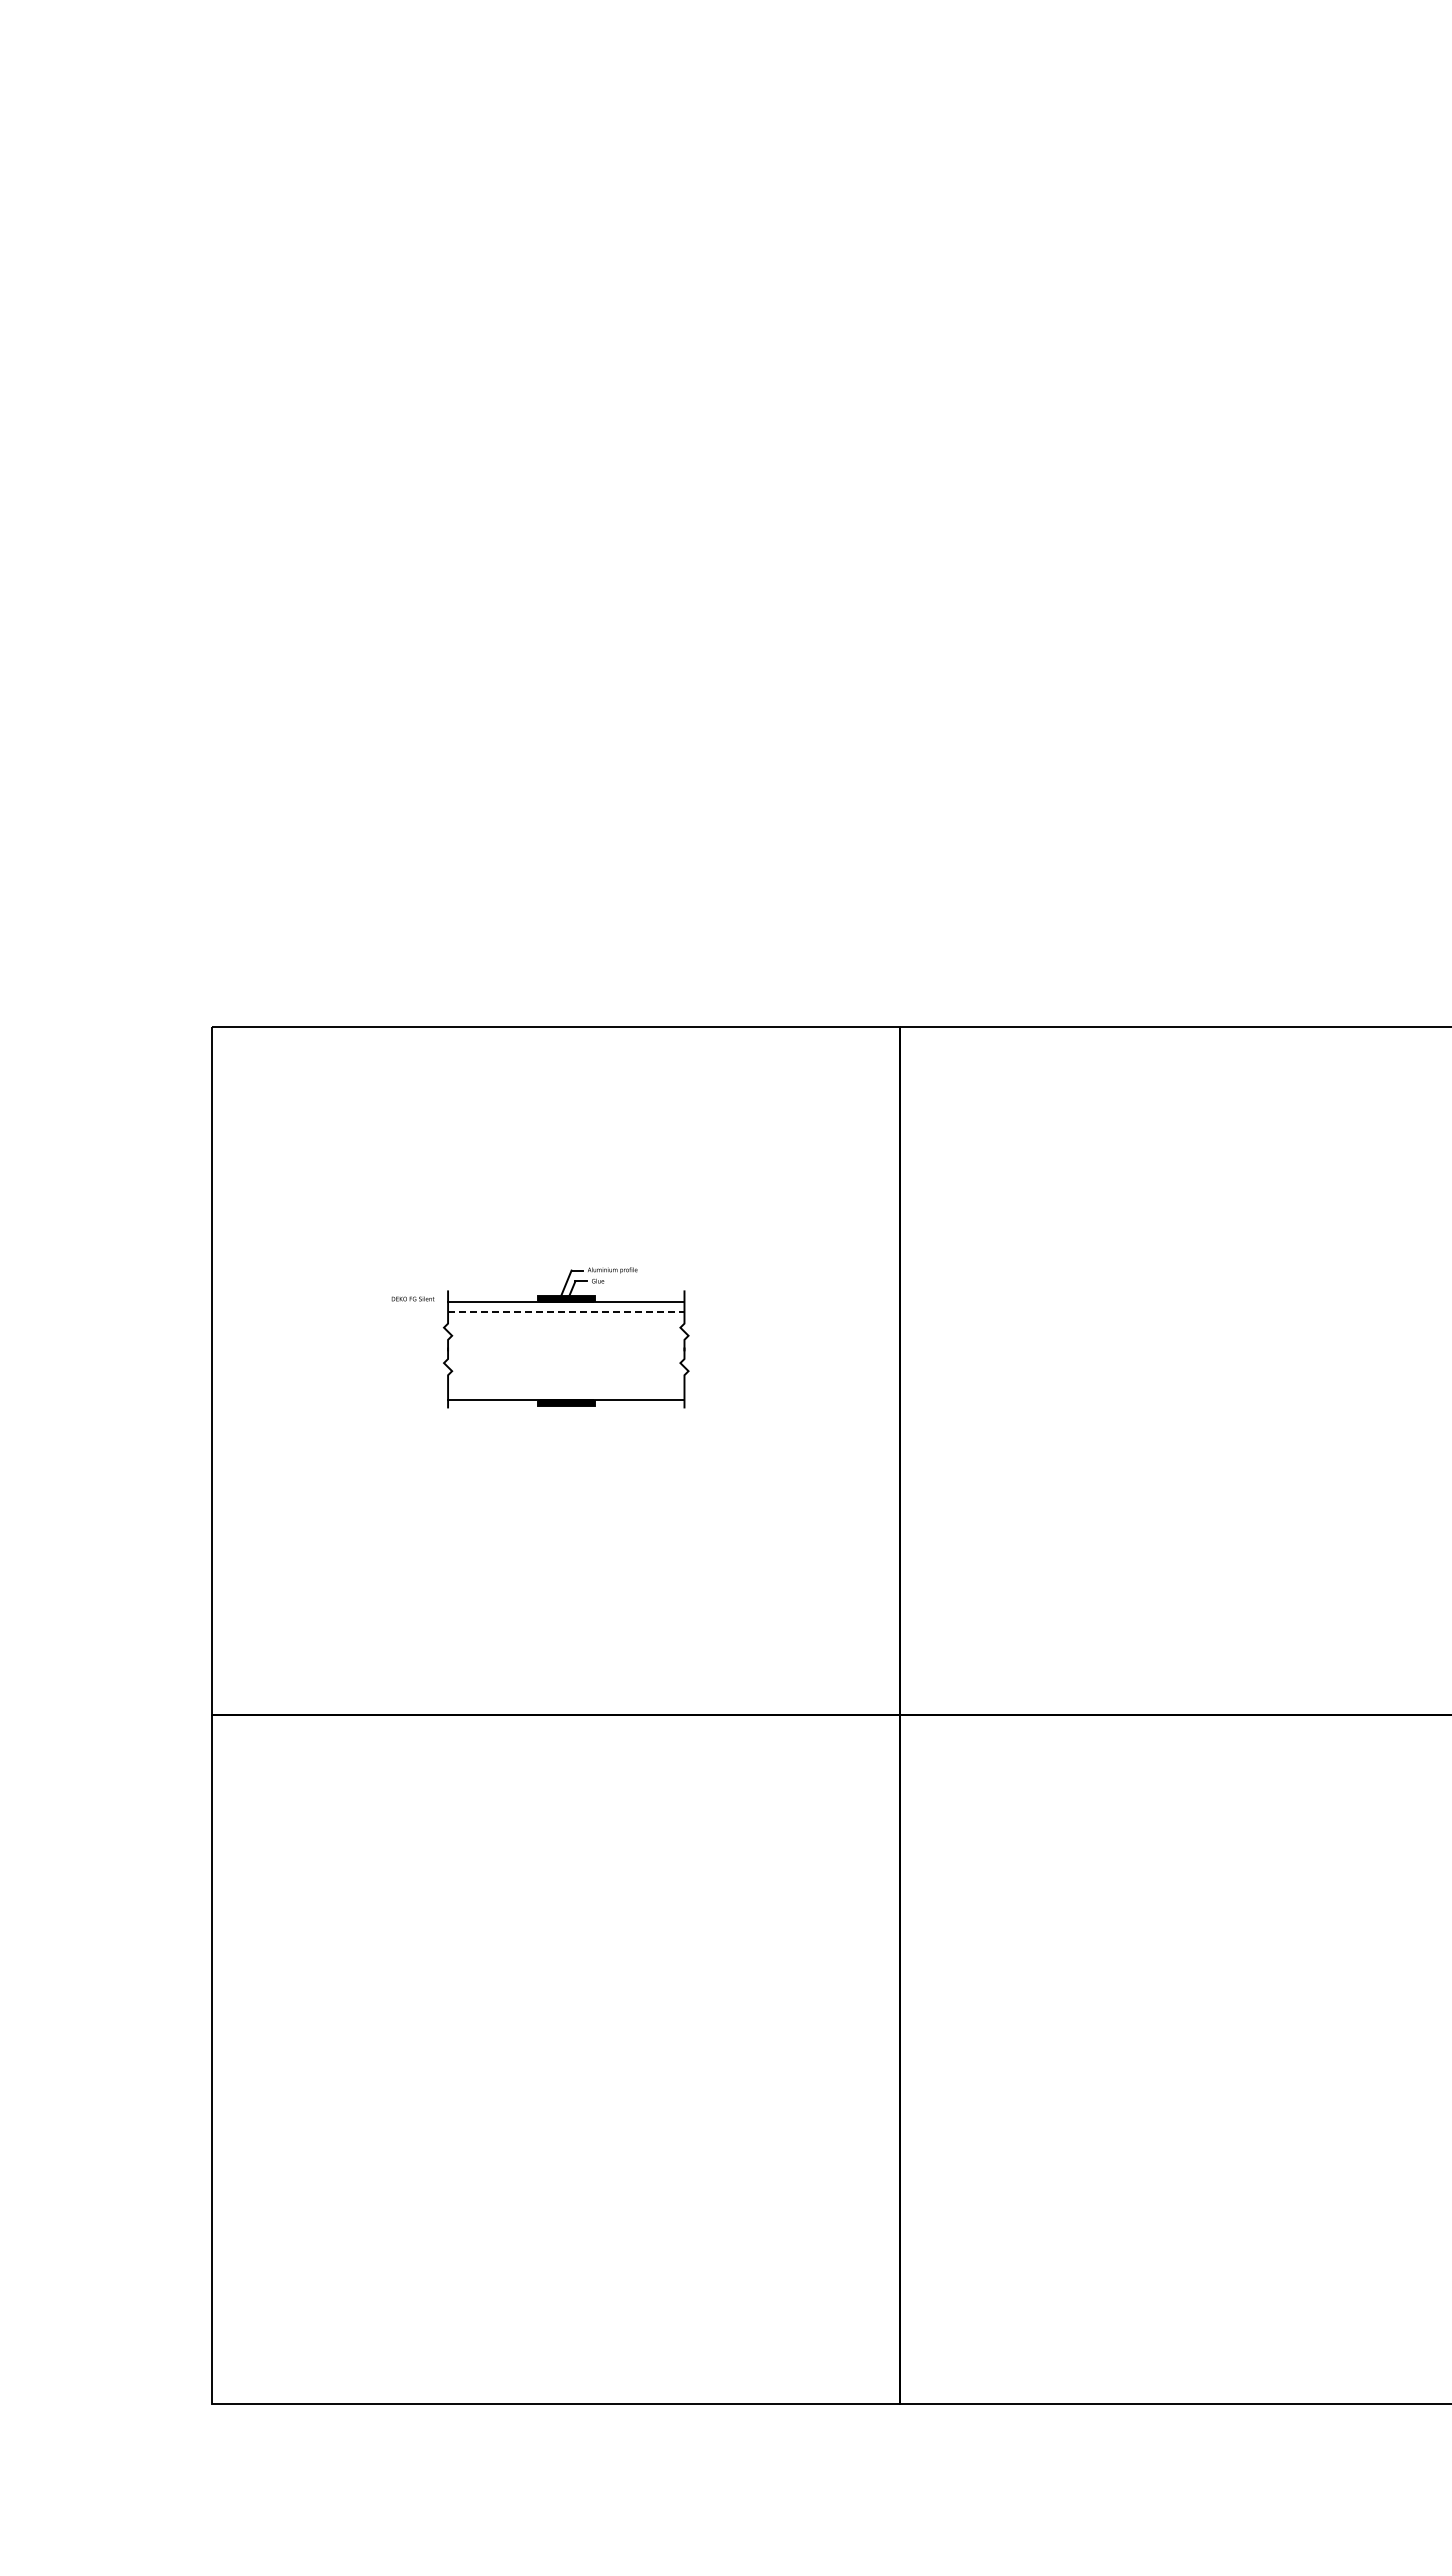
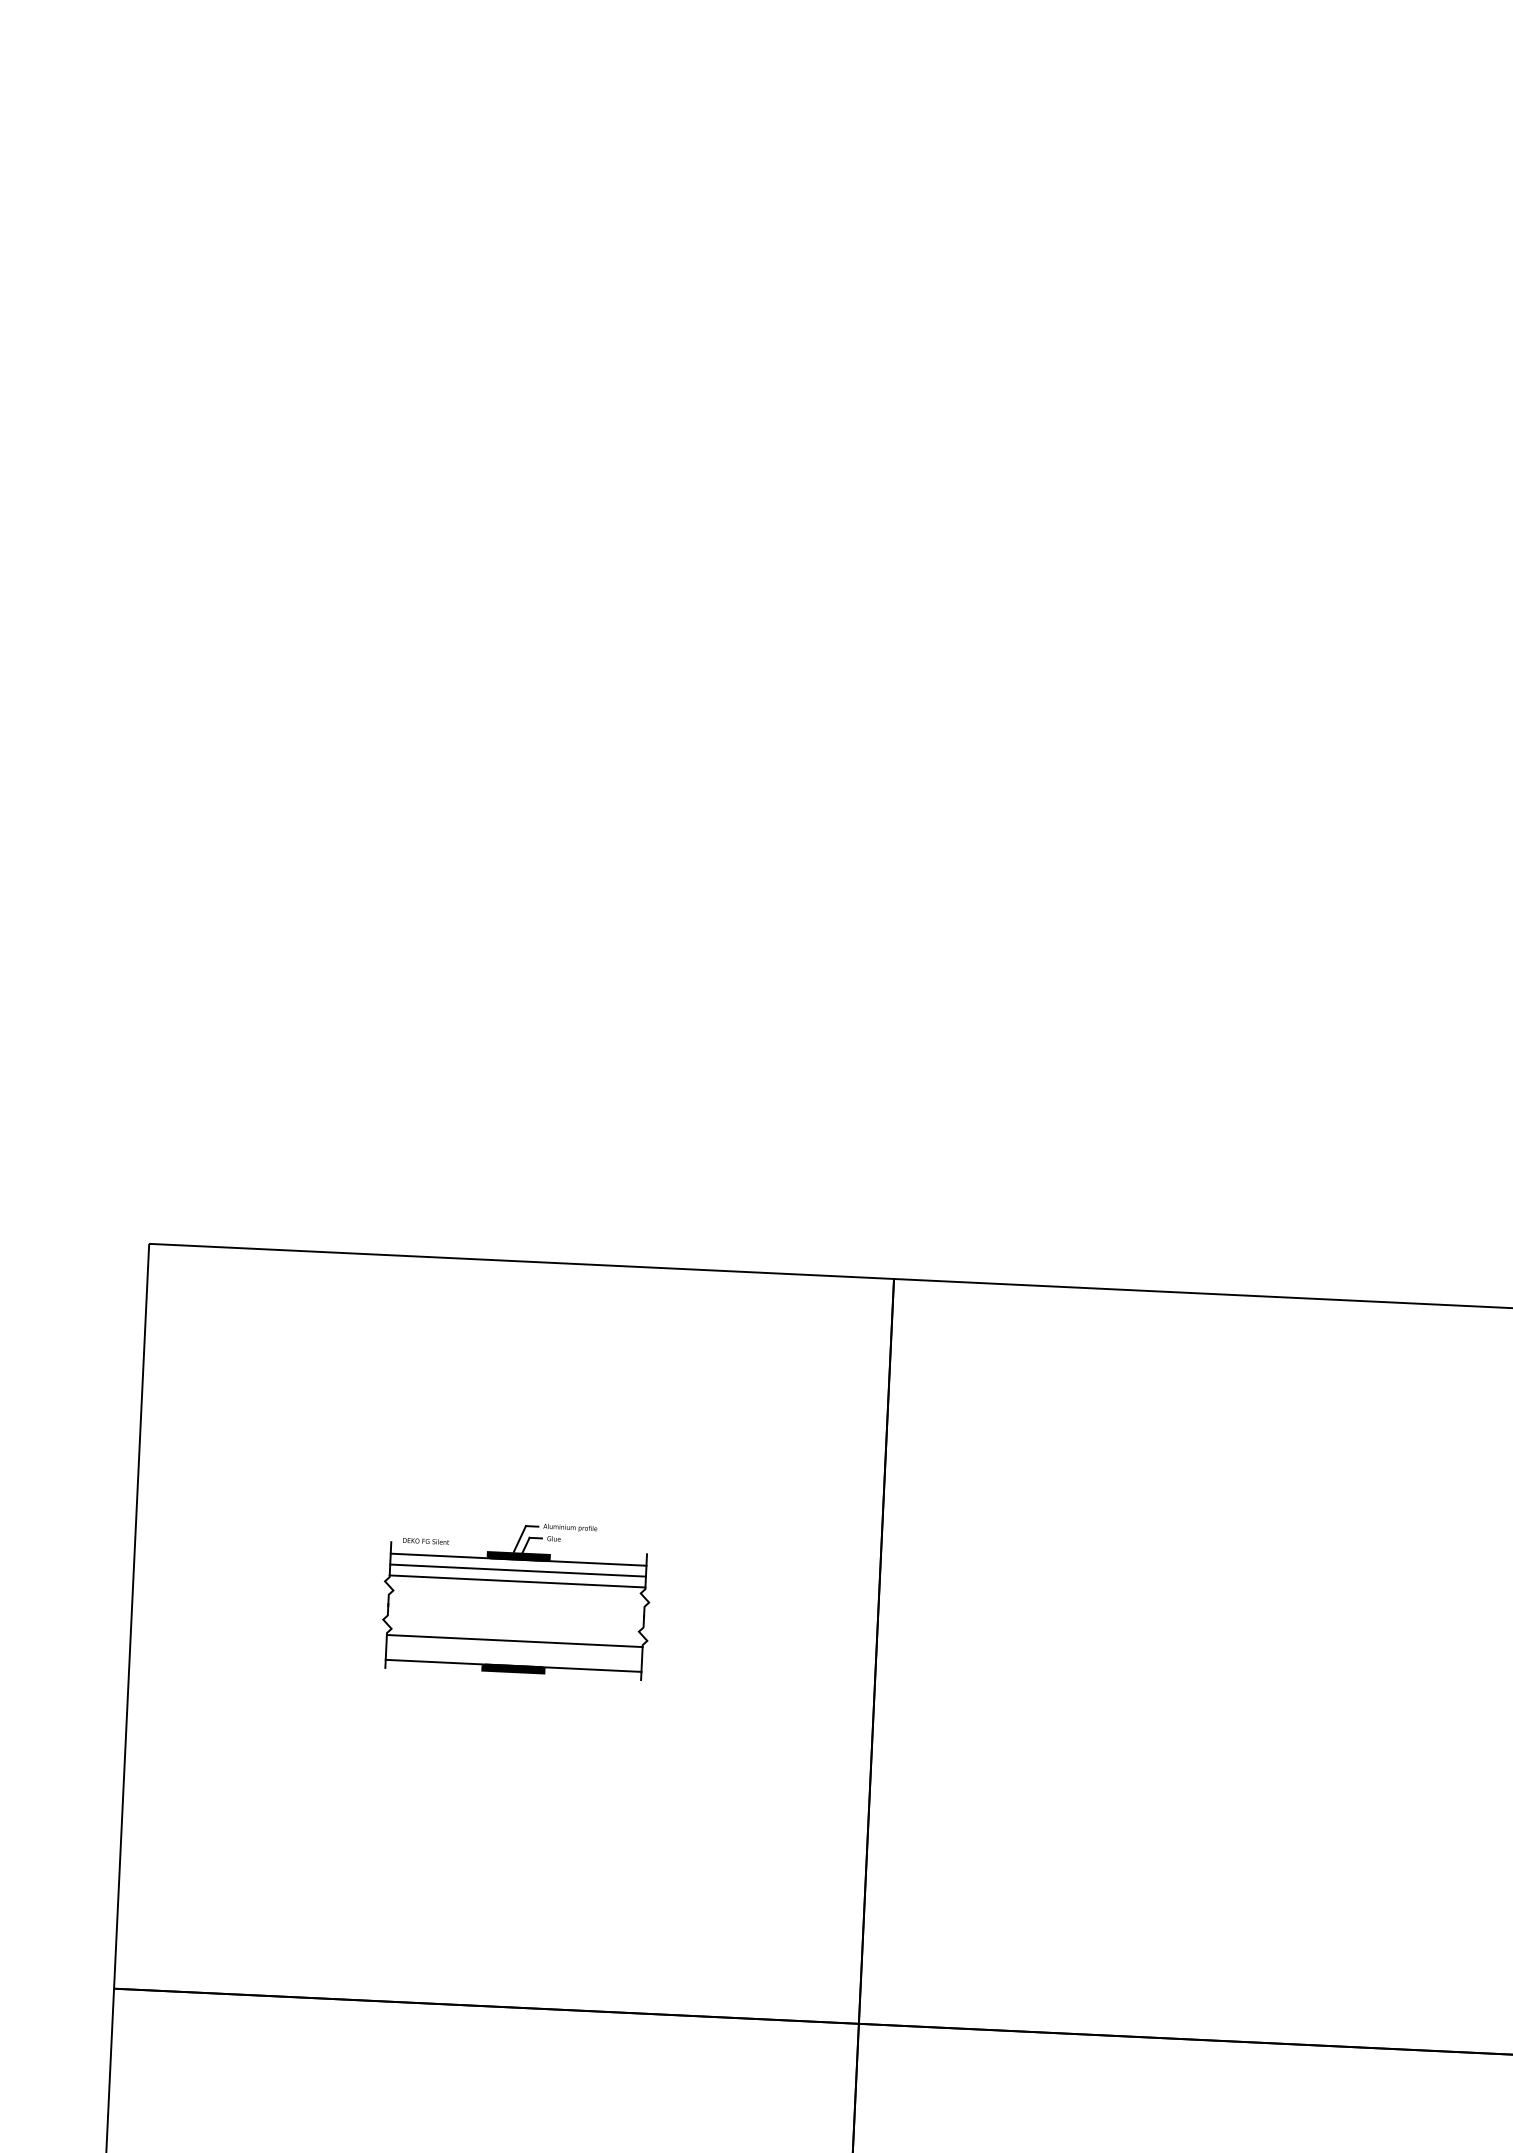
text: (412, 1298) -> (425, 1540), moved
line: (566, 1311) -> (518, 1570), dashed -> solid
line: (566, 1322) -> (517, 1582), added
line: (566, 1377) -> (514, 1641), added

